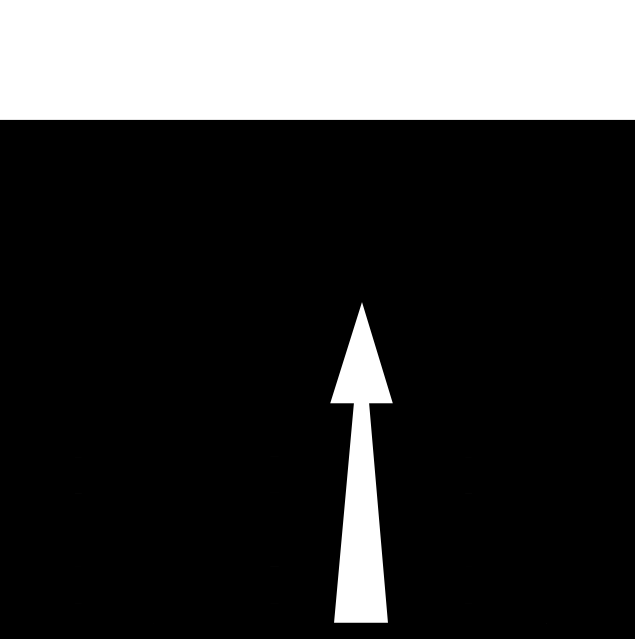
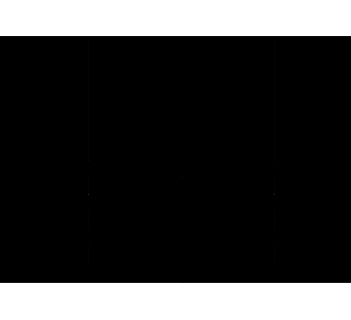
fill: (361, 461) -> (222, 196), added

